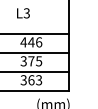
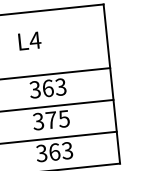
text: (26, 13) -> (34, 40), L3 -> L4
text: (31, 42) -> (48, 88), 446 -> 363

